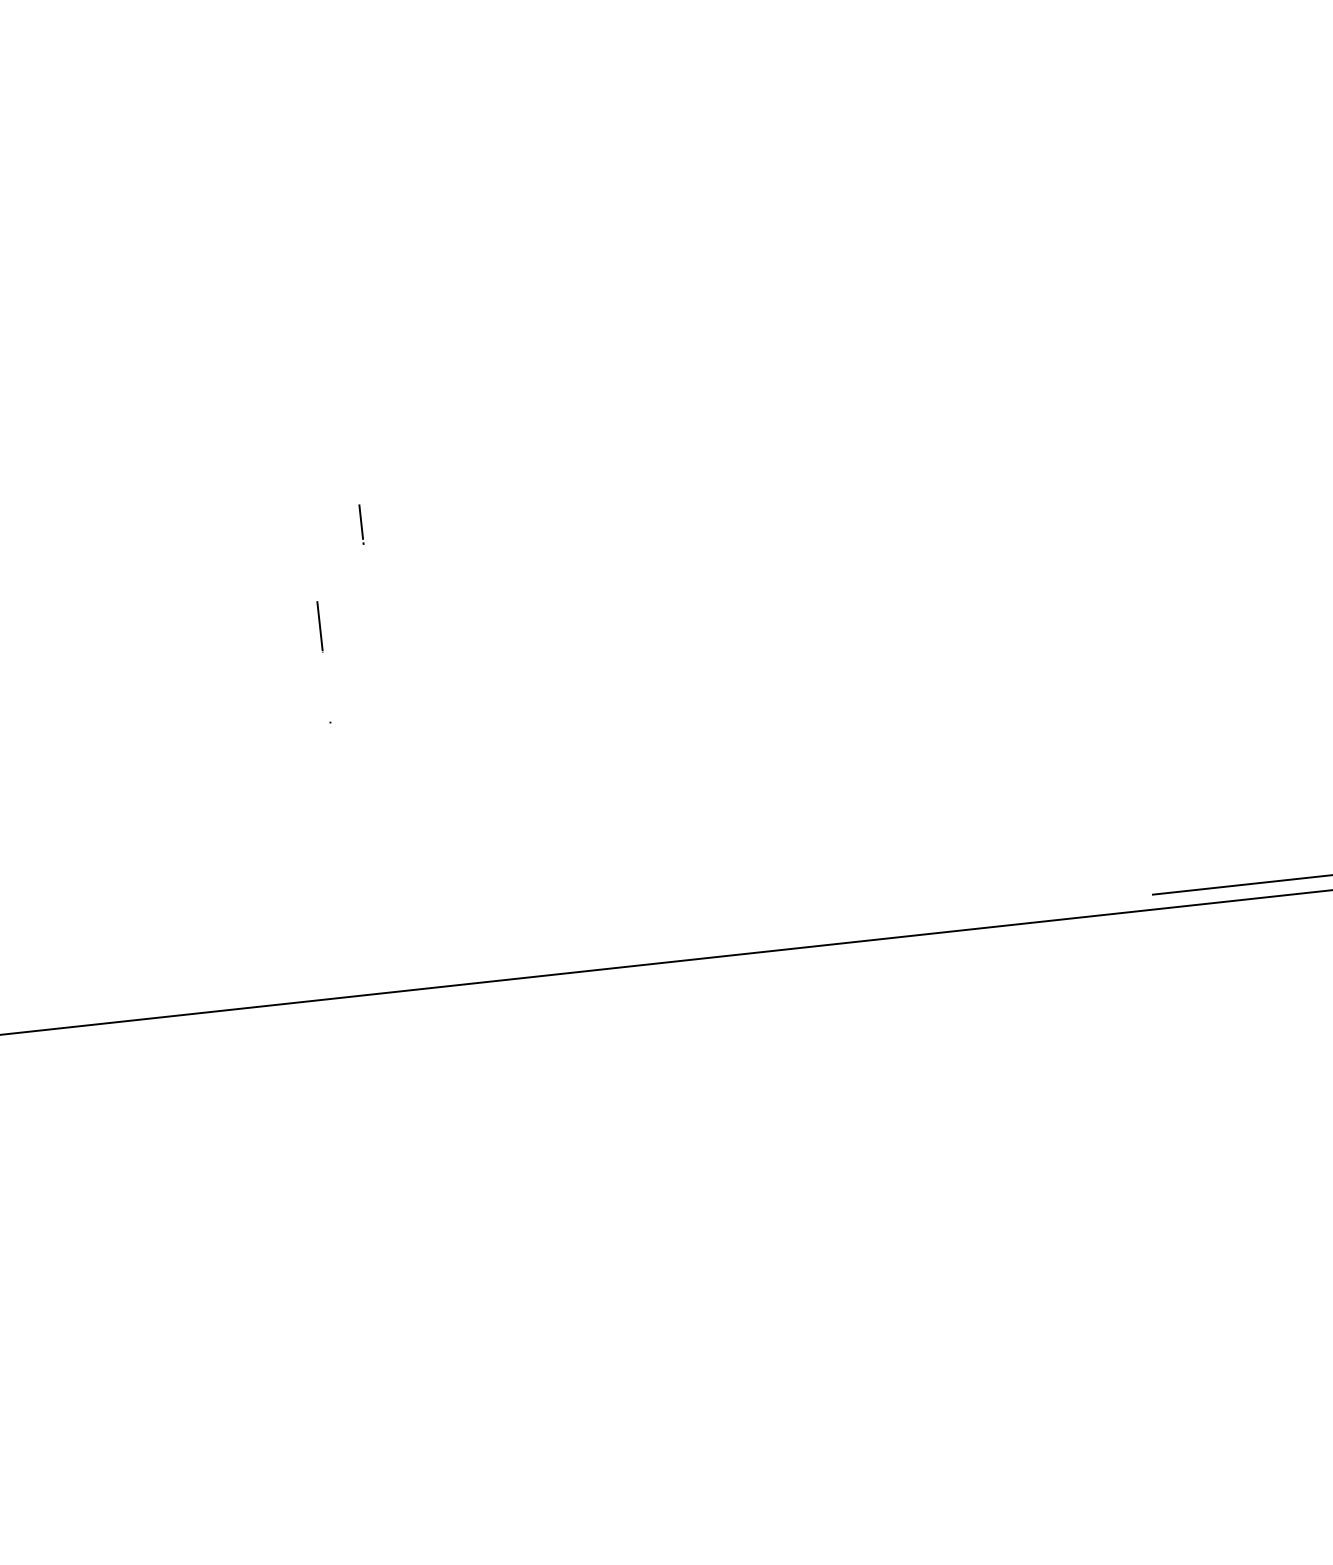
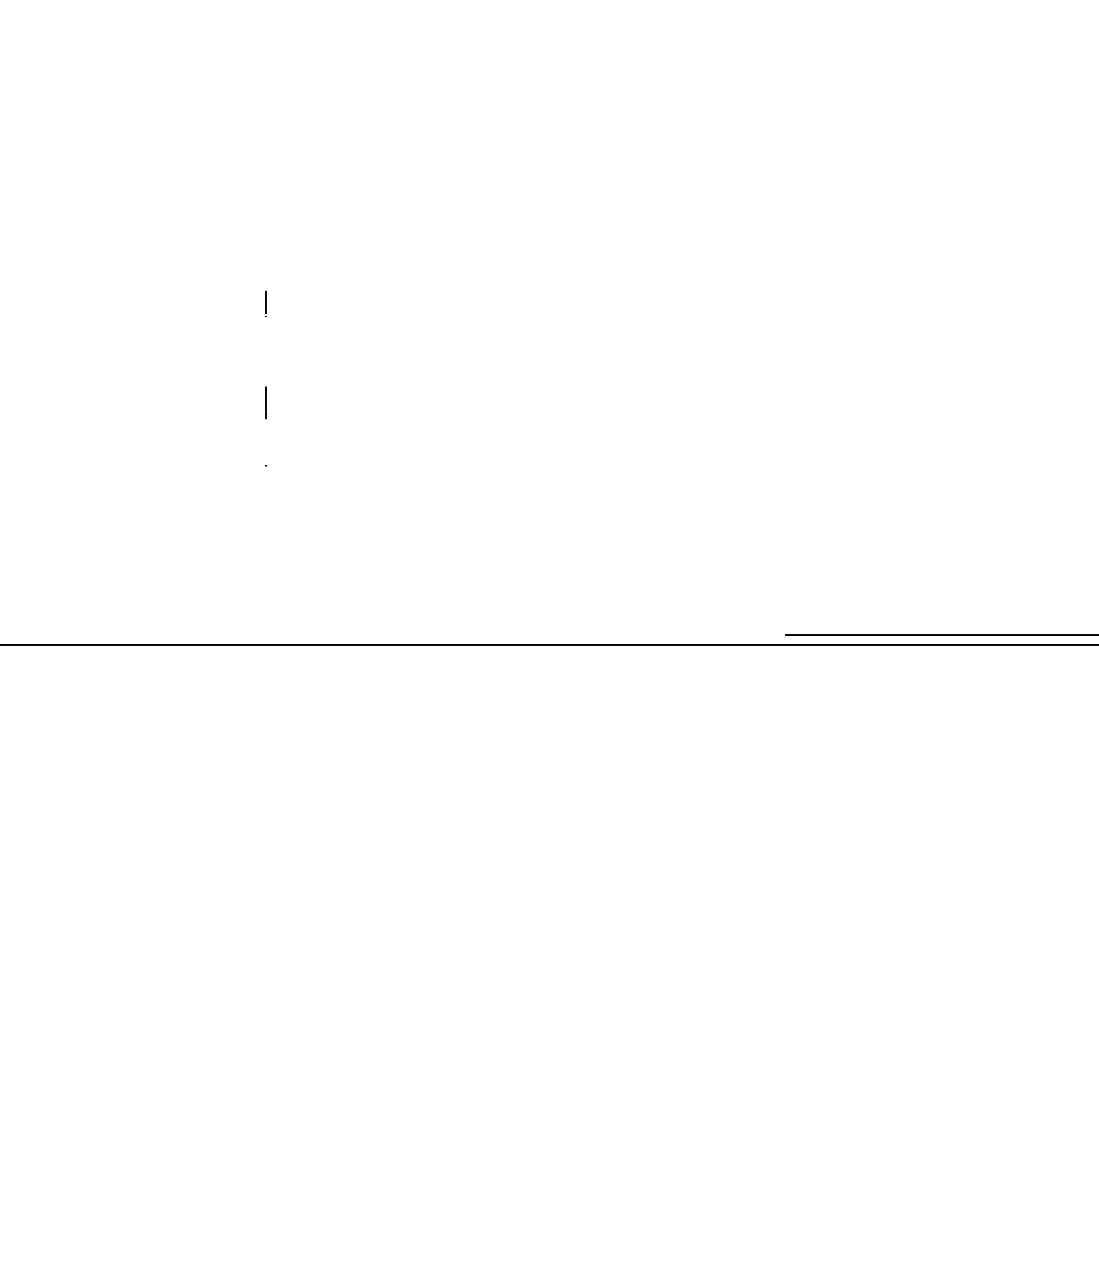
line: (360, 523) -> (265, 303), moved

